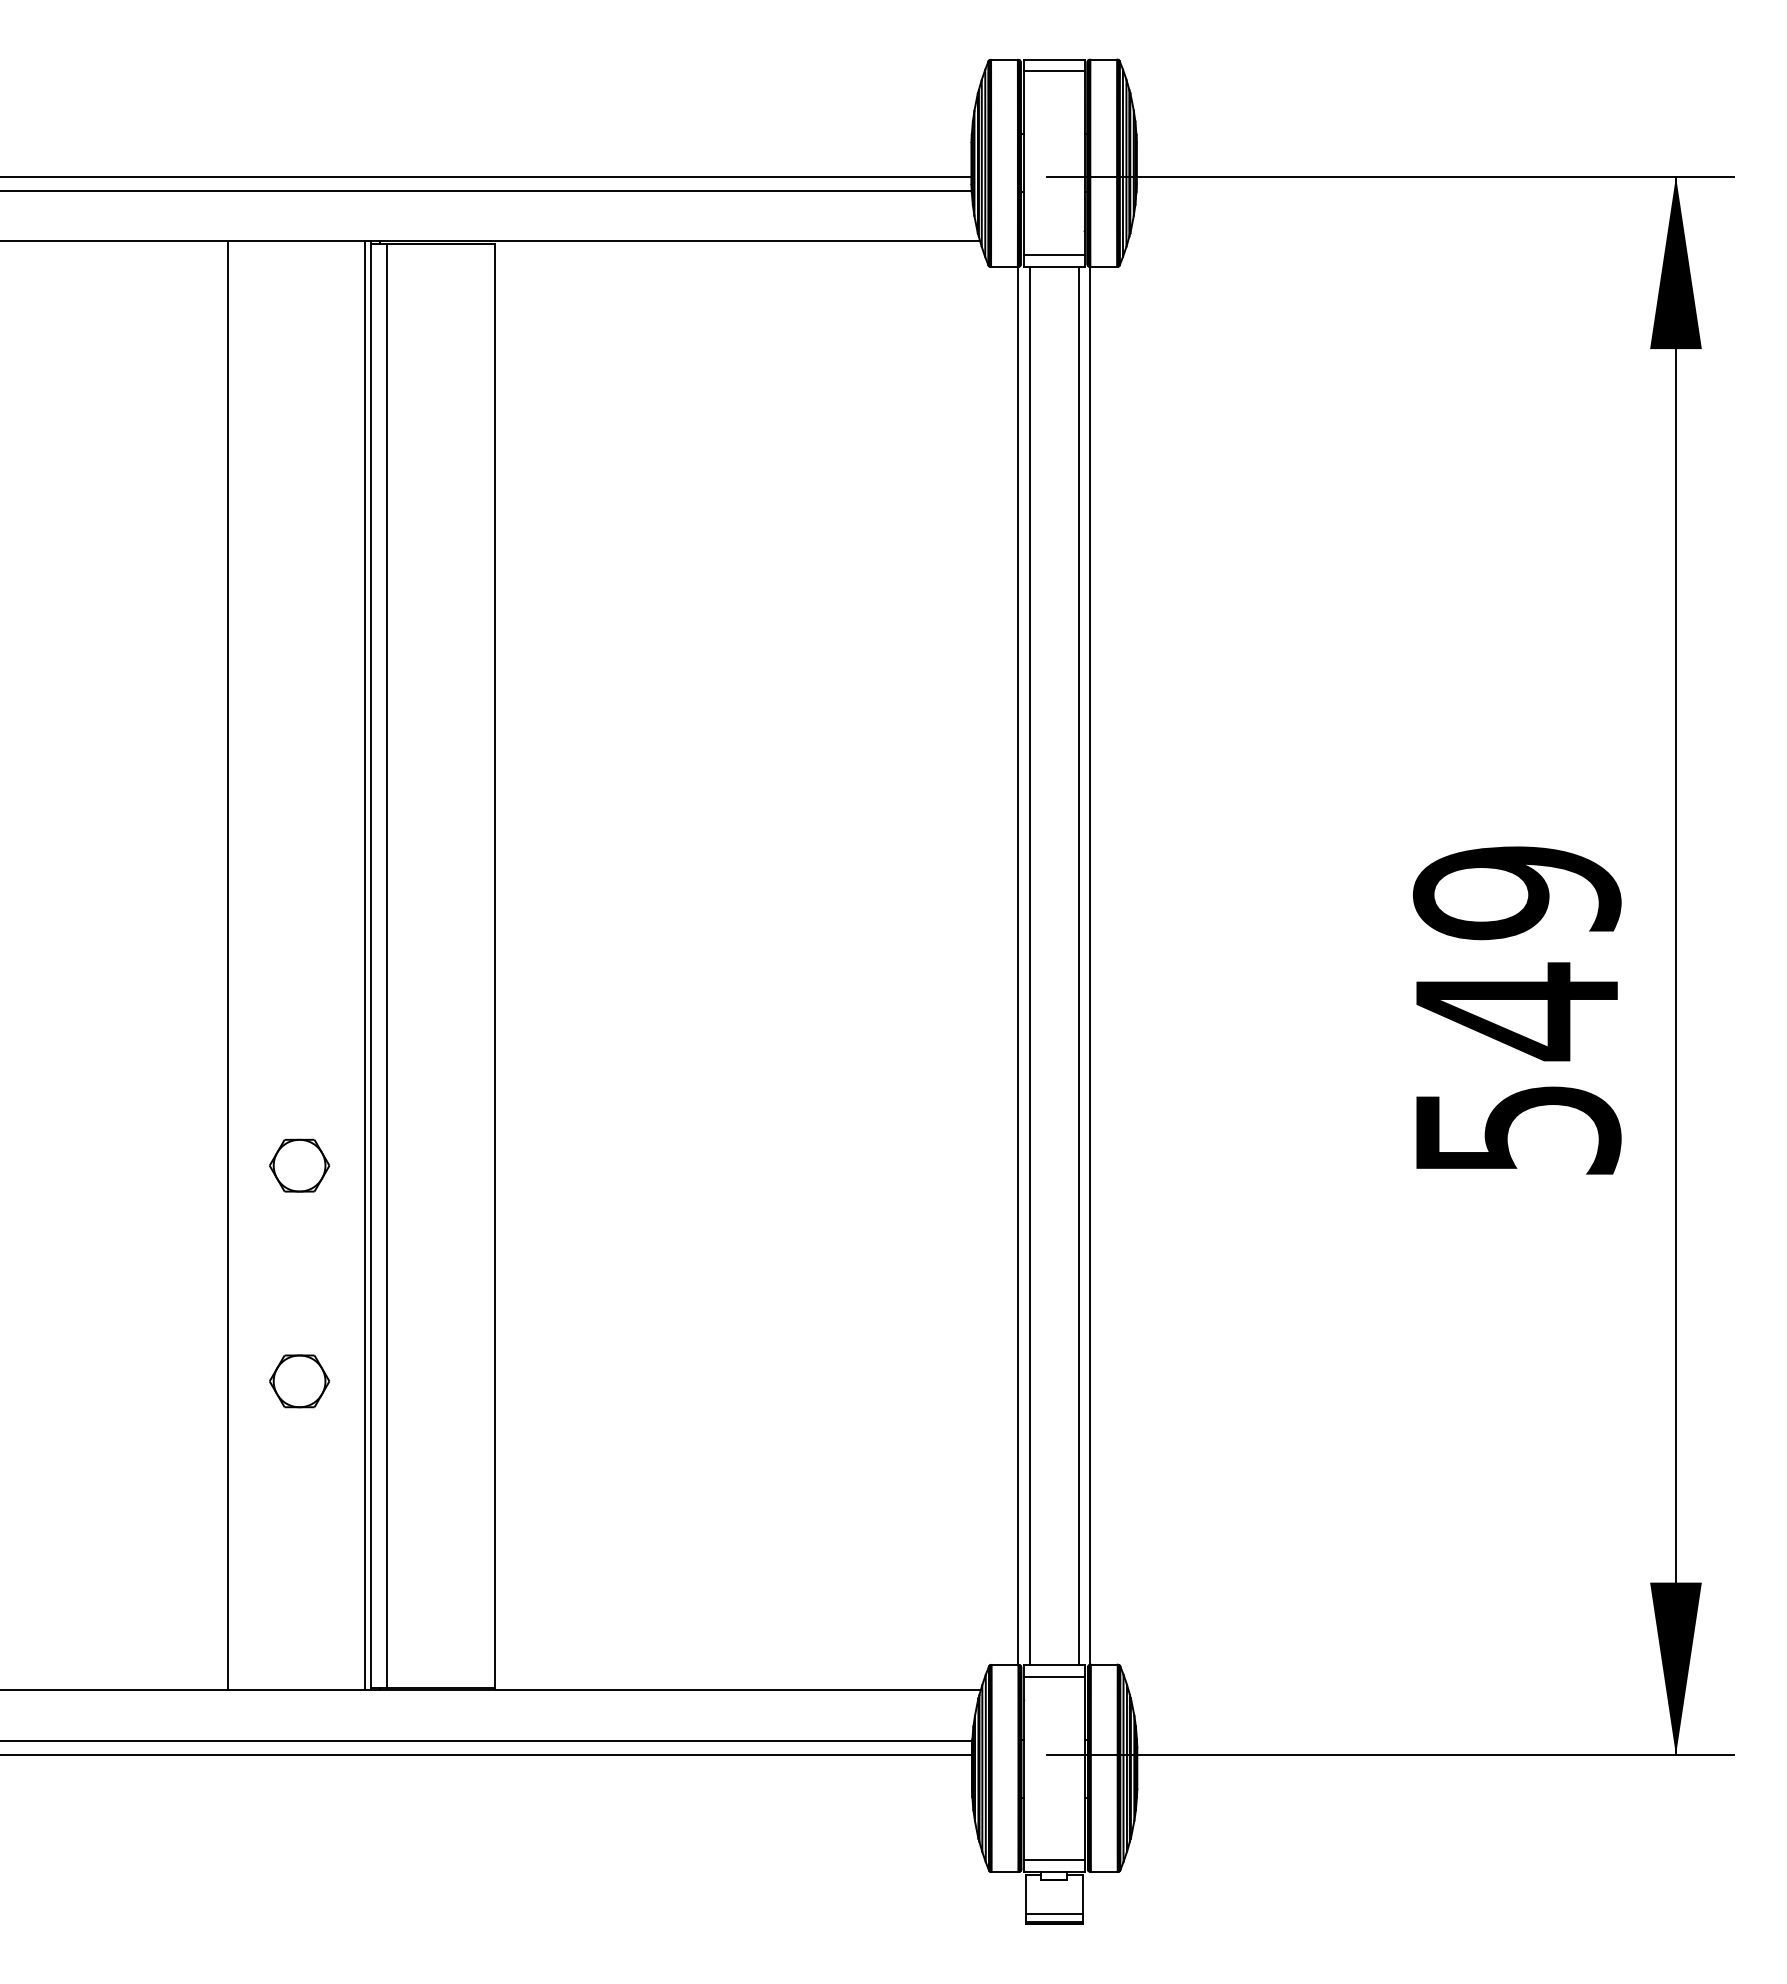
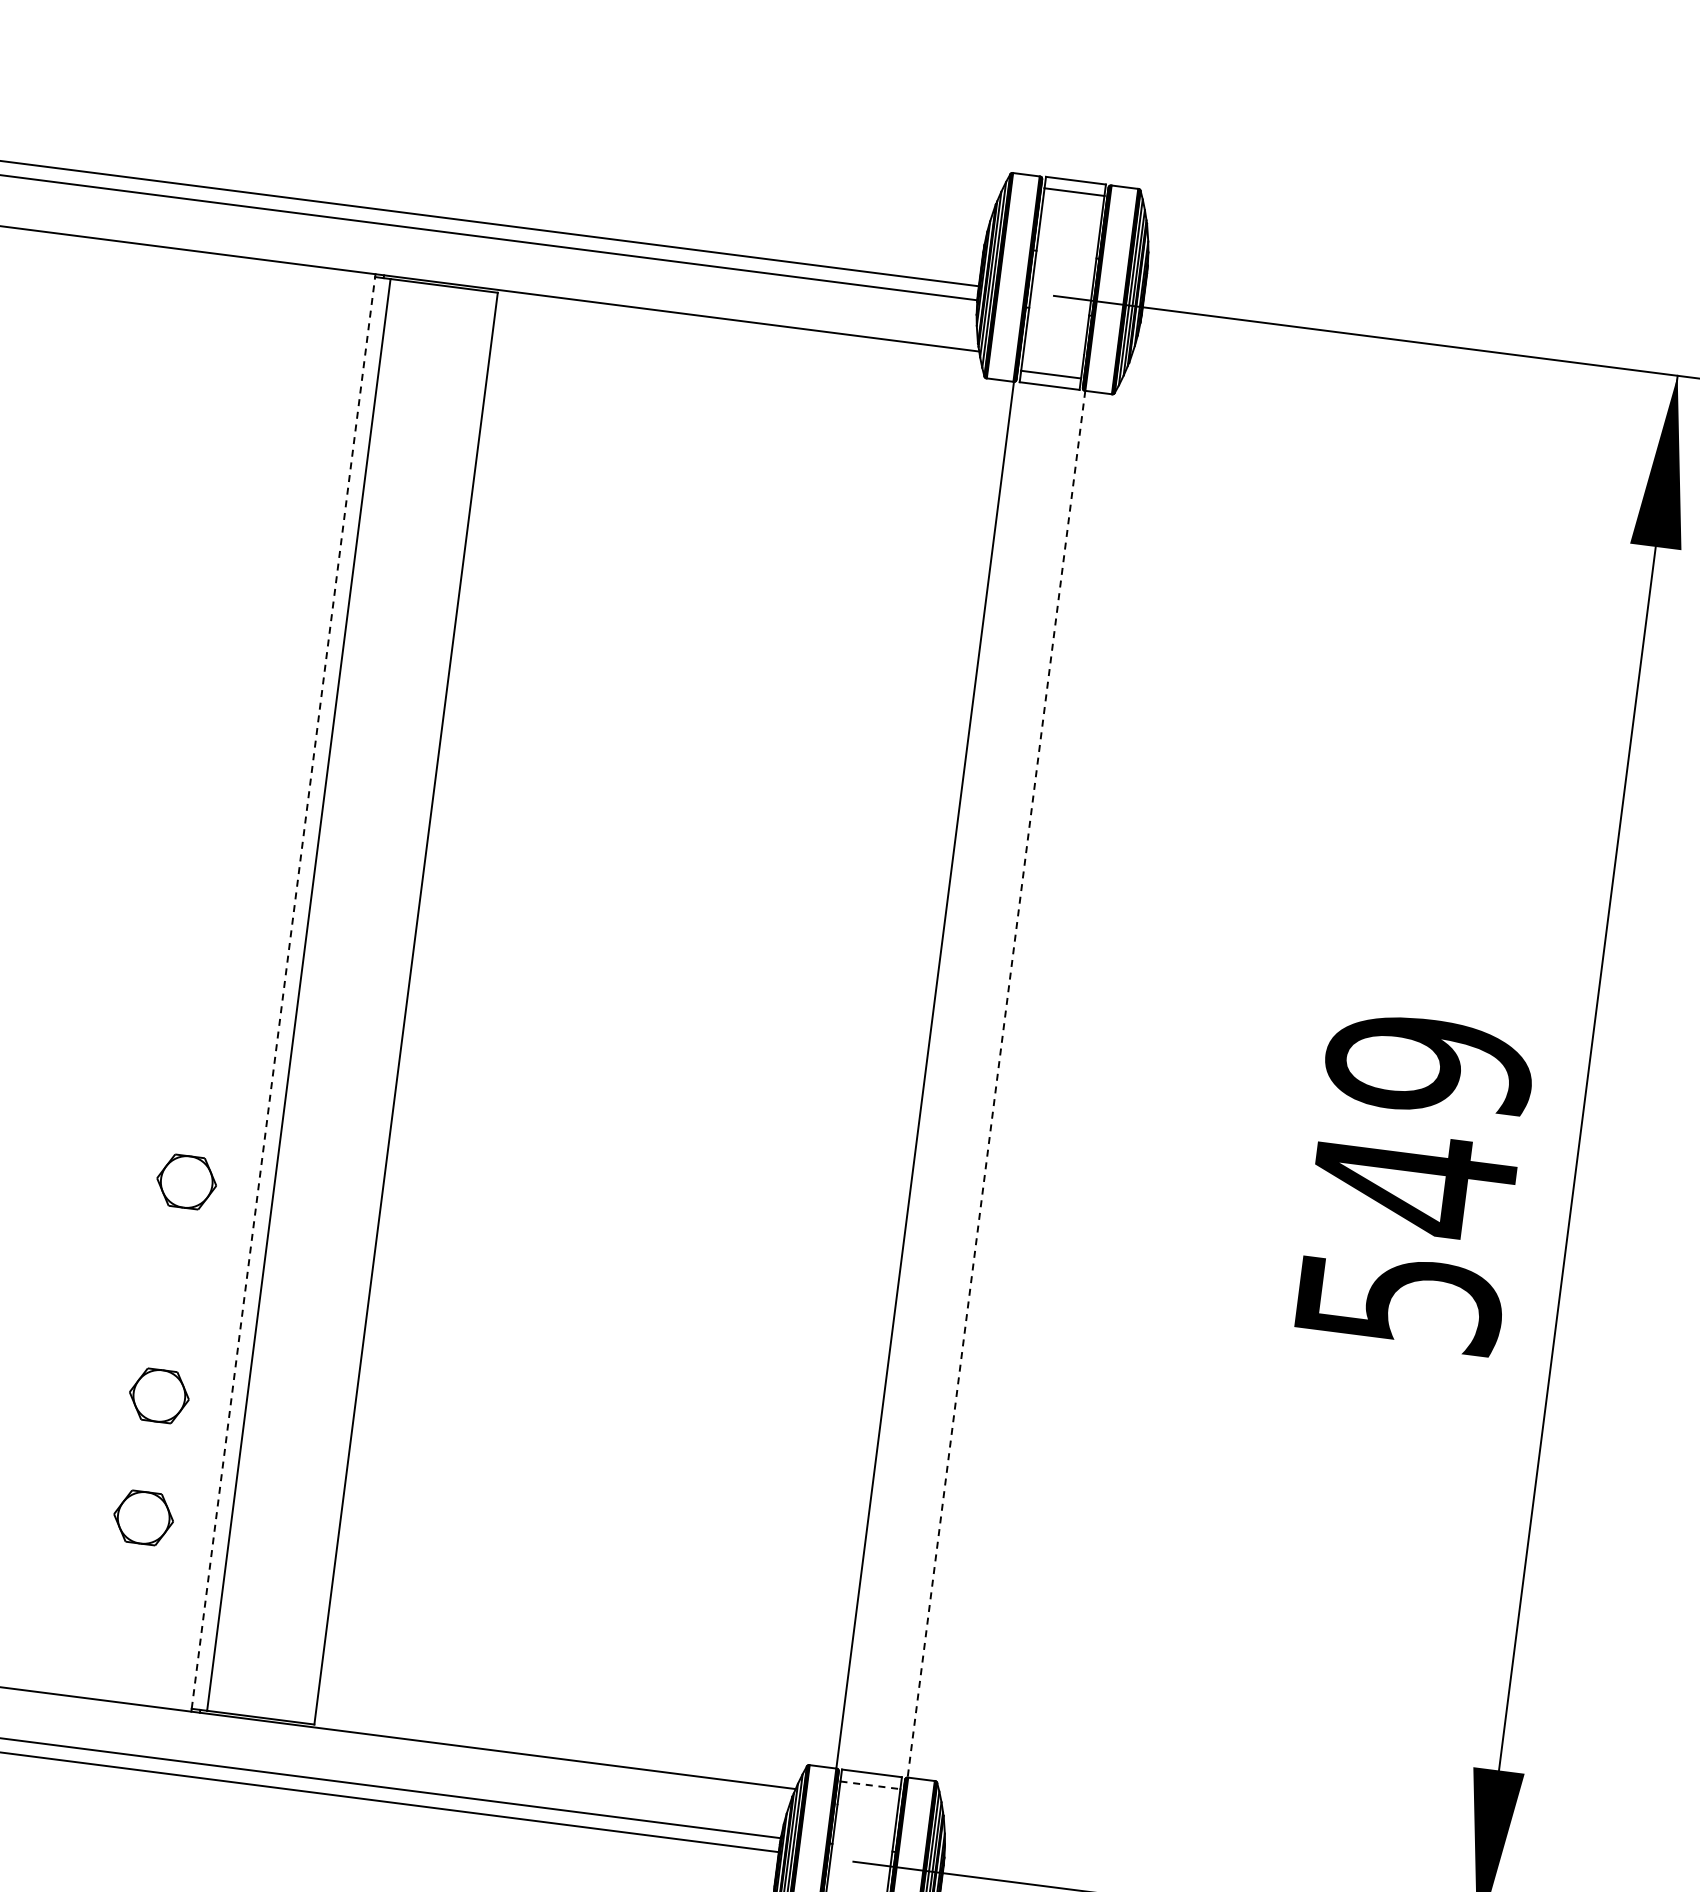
line: (227, 965) -> (140, 974), removed
line: (364, 965) -> (276, 991), removed
line: (371, 965) -> (283, 992), solid -> dashed
line: (1029, 965) -> (936, 1076), removed
line: (1078, 965) -> (984, 1082), removed
line: (1090, 966) -> (996, 1084), solid -> dashed
part: (299, 1504) -> (143, 1518), added
line: (1054, 1677) -> (870, 1785), solid -> dashed

